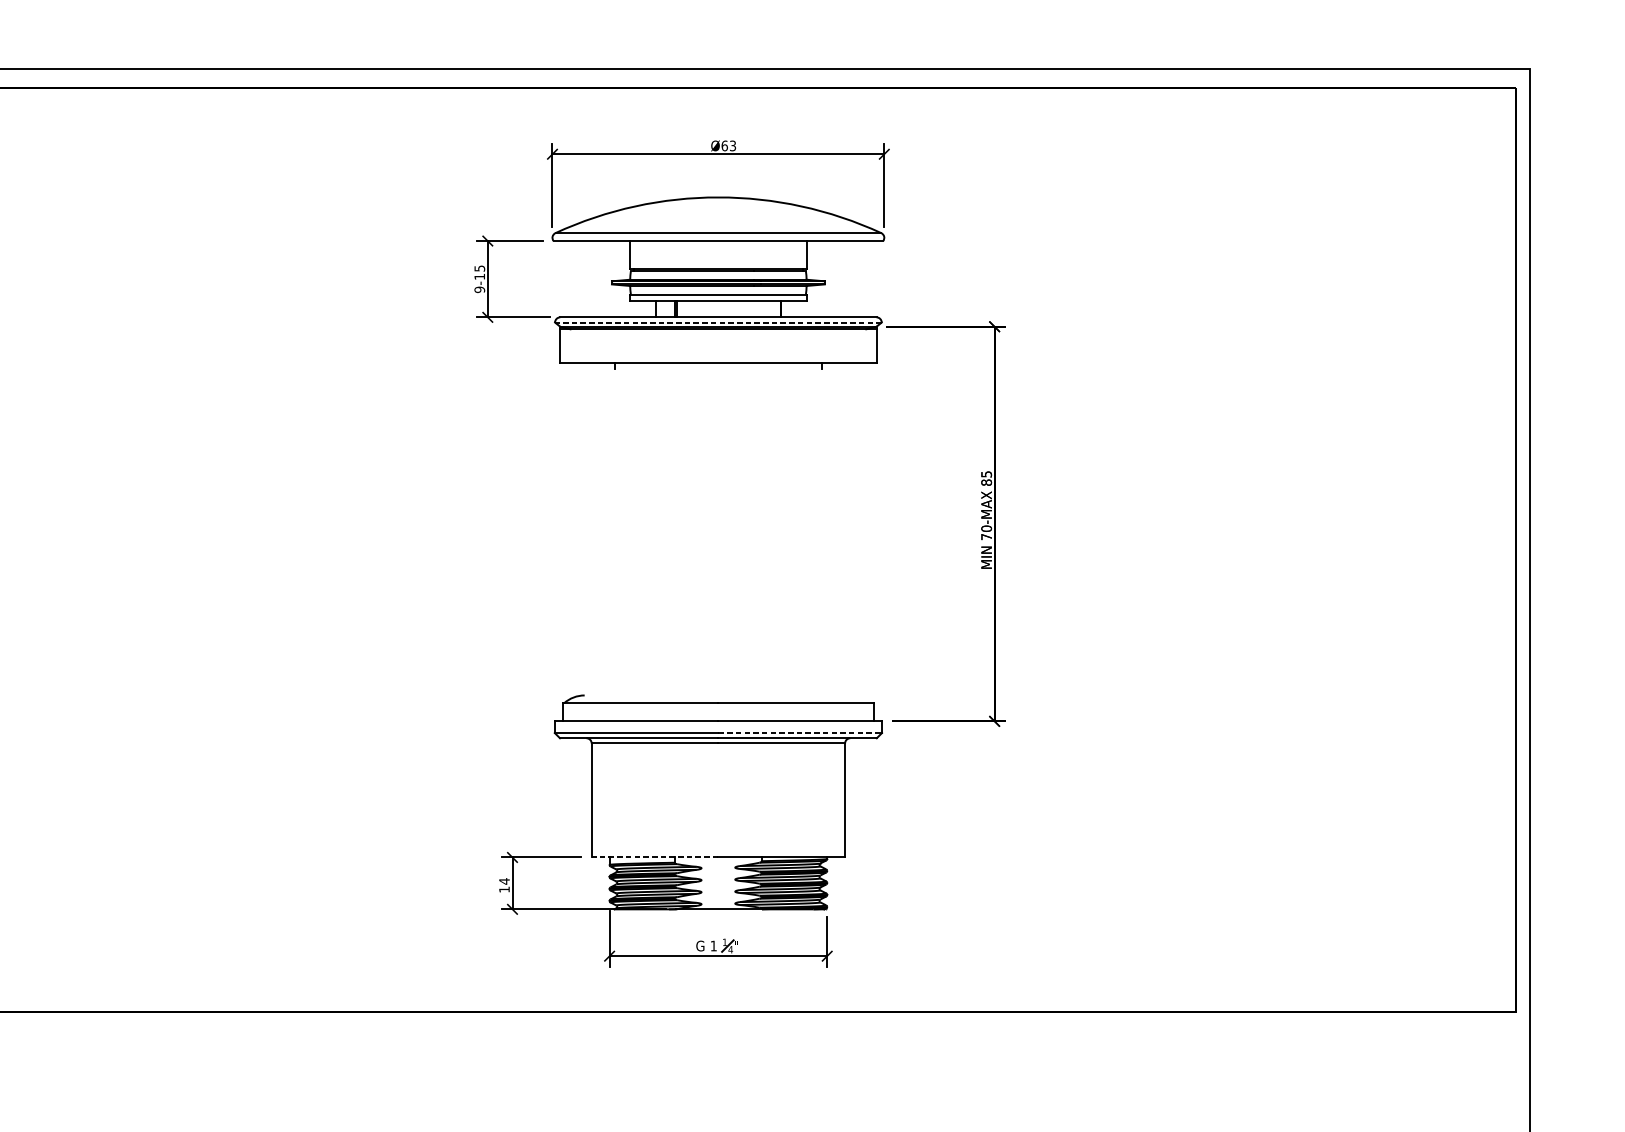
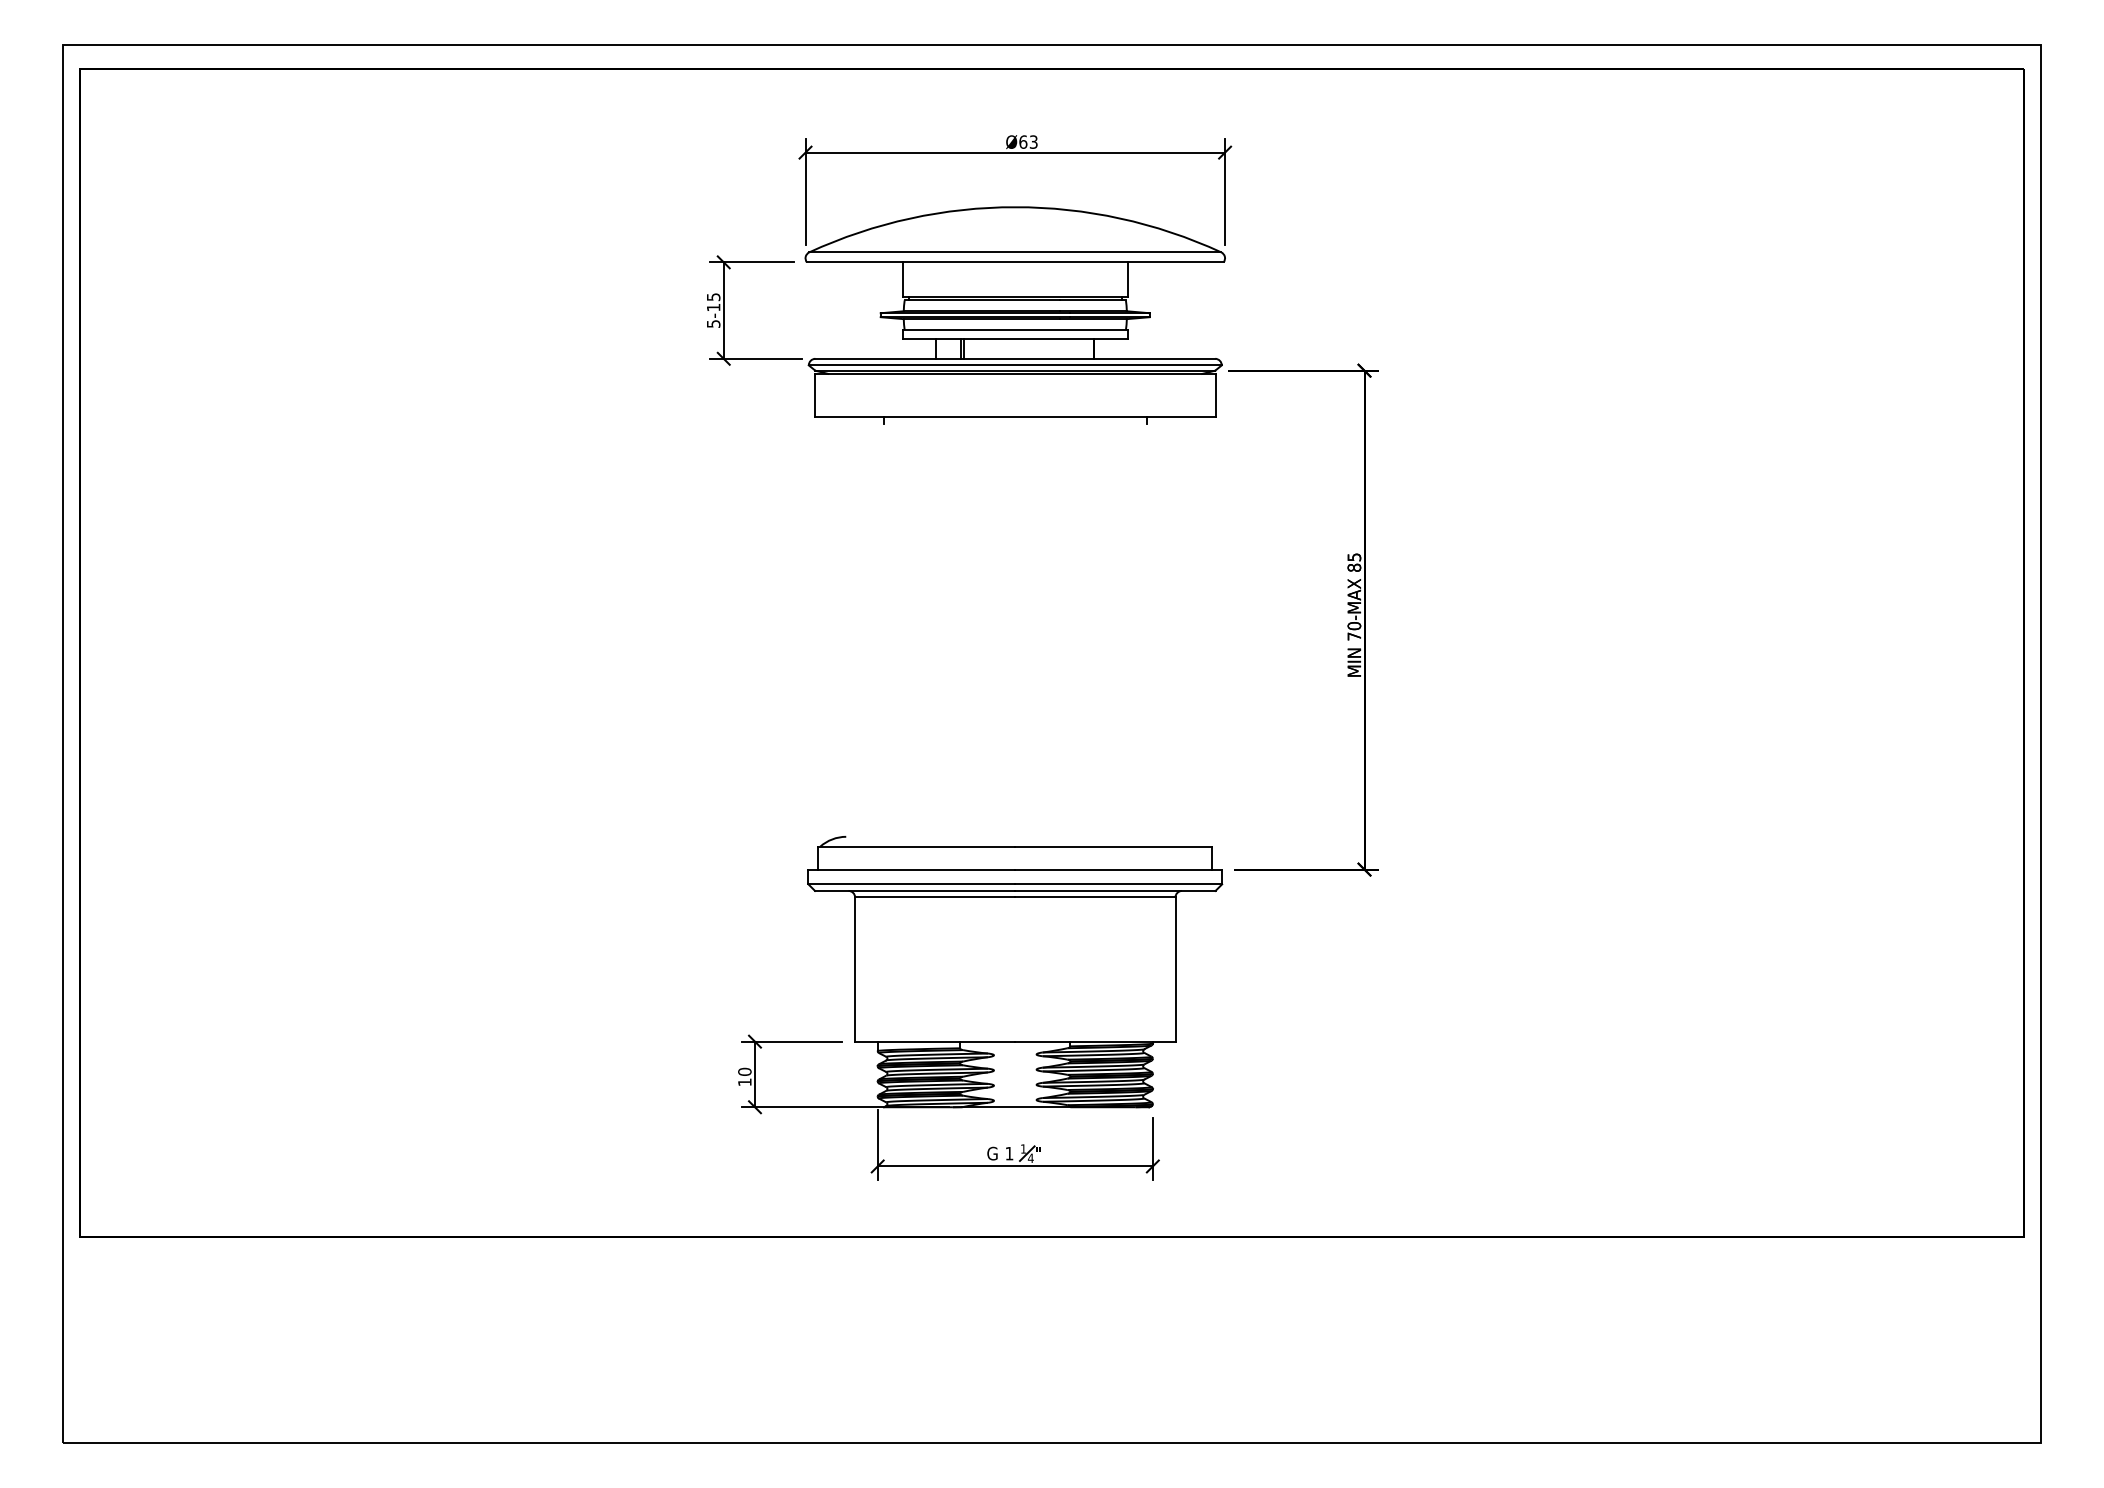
text: (479, 290) -> (713, 324), 9-15 -> 5-15
line: (717, 322) -> (1014, 365), dashed -> solid
line: (800, 733) -> (1119, 884), dashed -> solid
line: (654, 857) -> (934, 1041), dashed -> solid
text: (504, 881) -> (744, 1071), 14 -> 10

